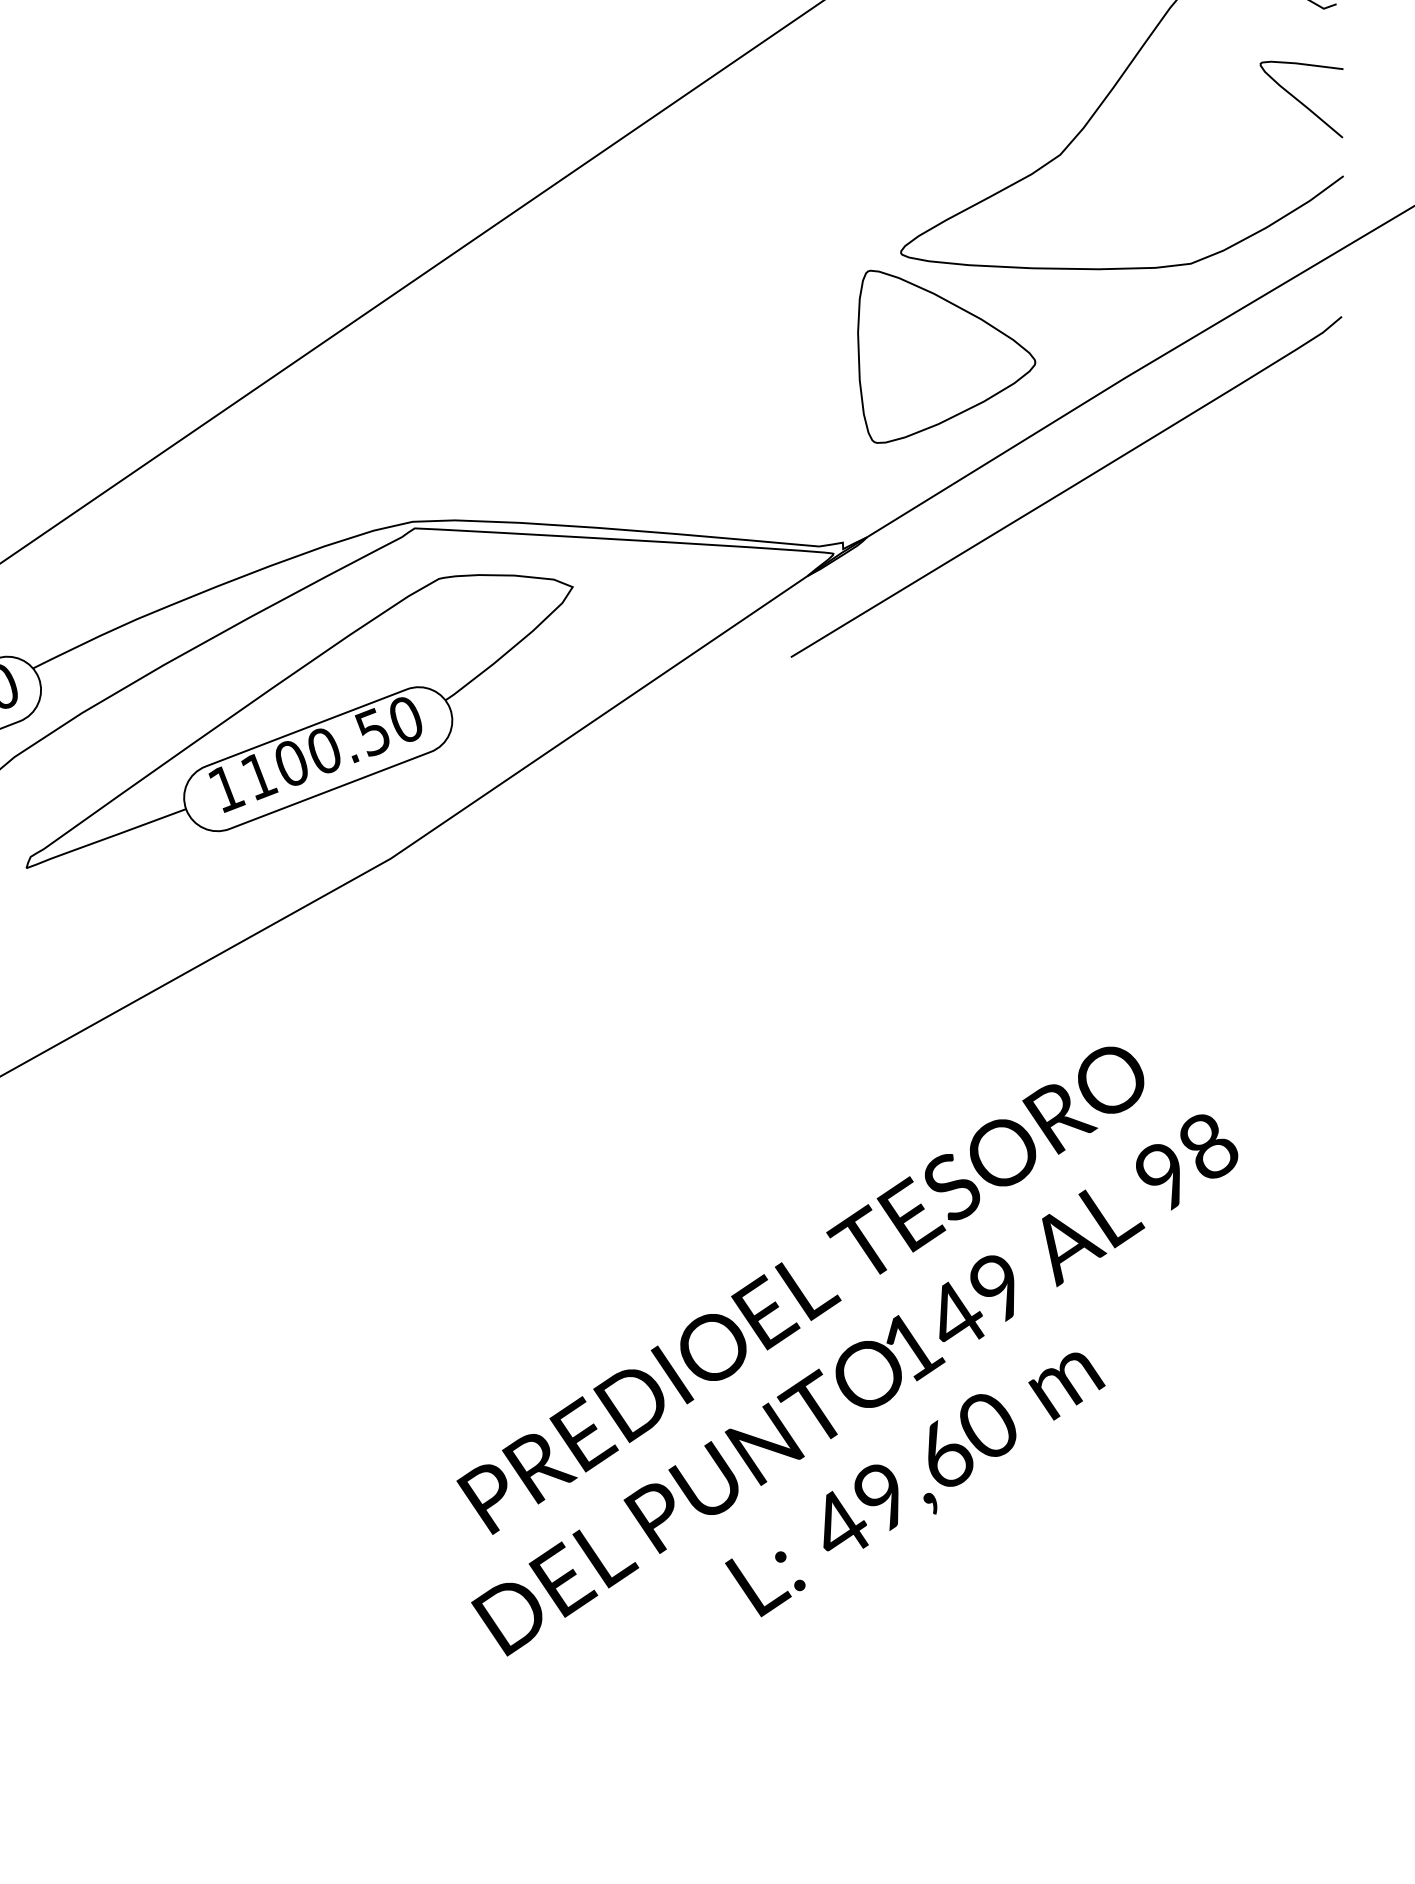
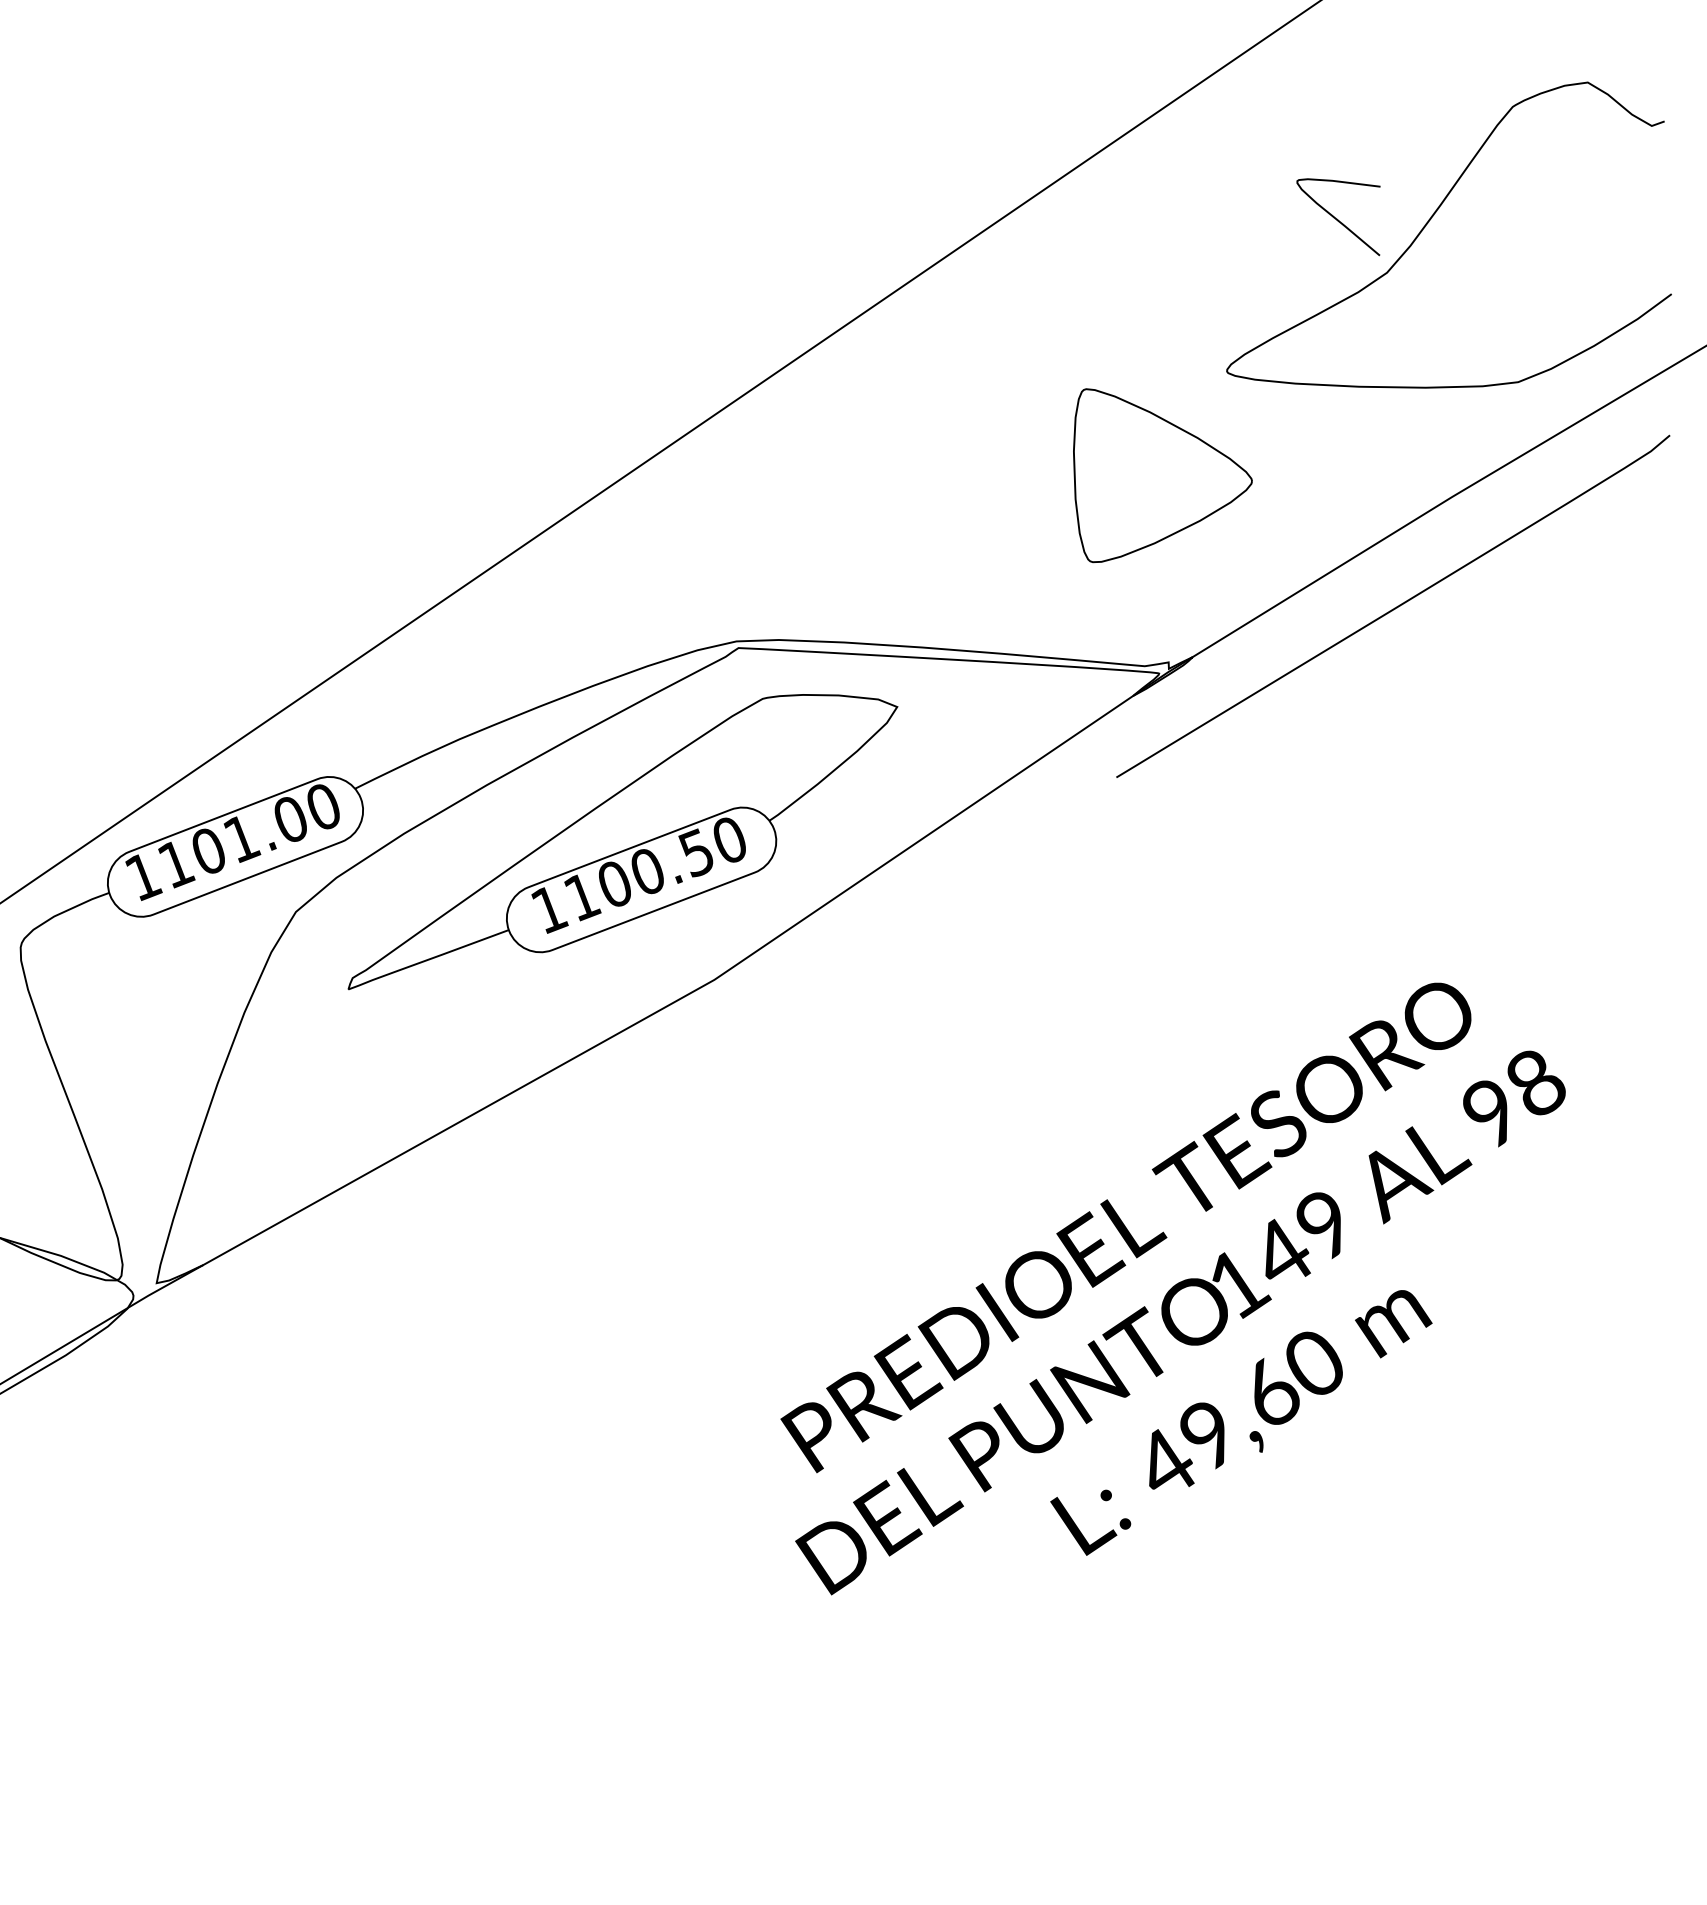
curve: (1300, 100) -> (1337, 218), moved
part: (946, 356) -> (1162, 475), moved
text: (846, 1351) -> (1172, 1288), moved

